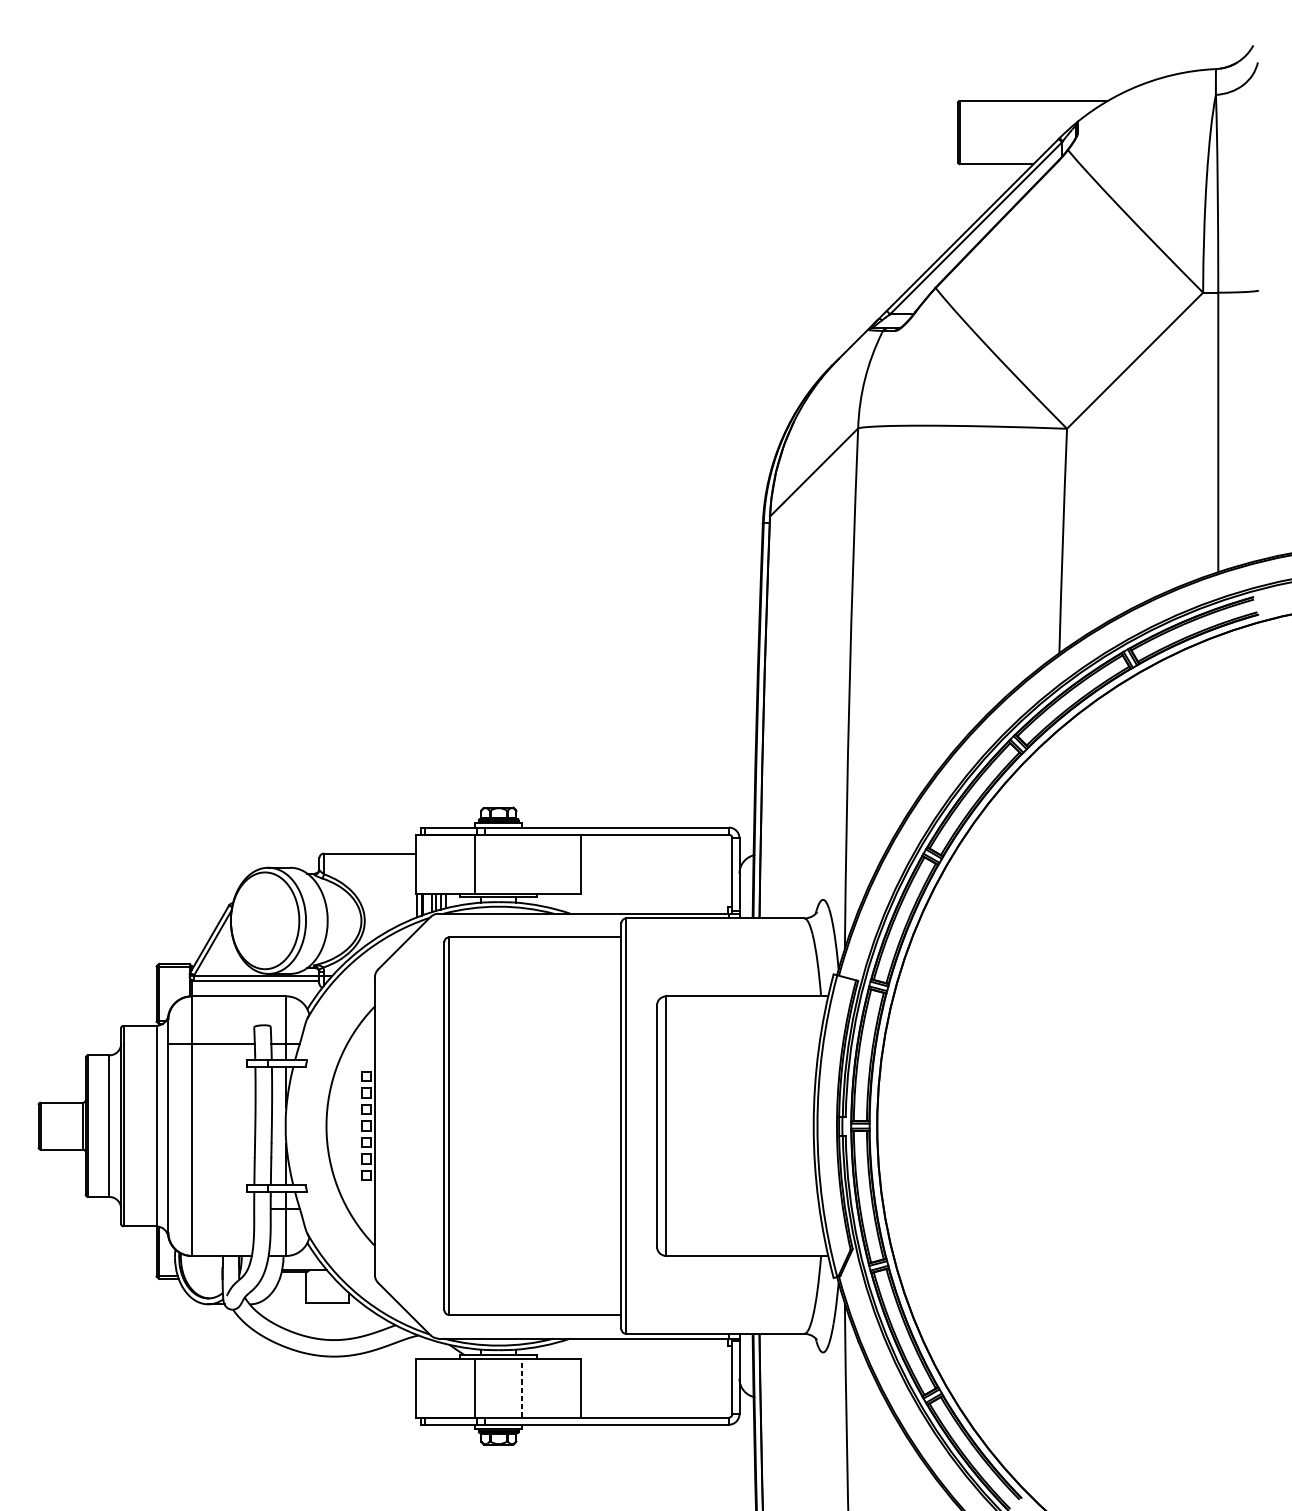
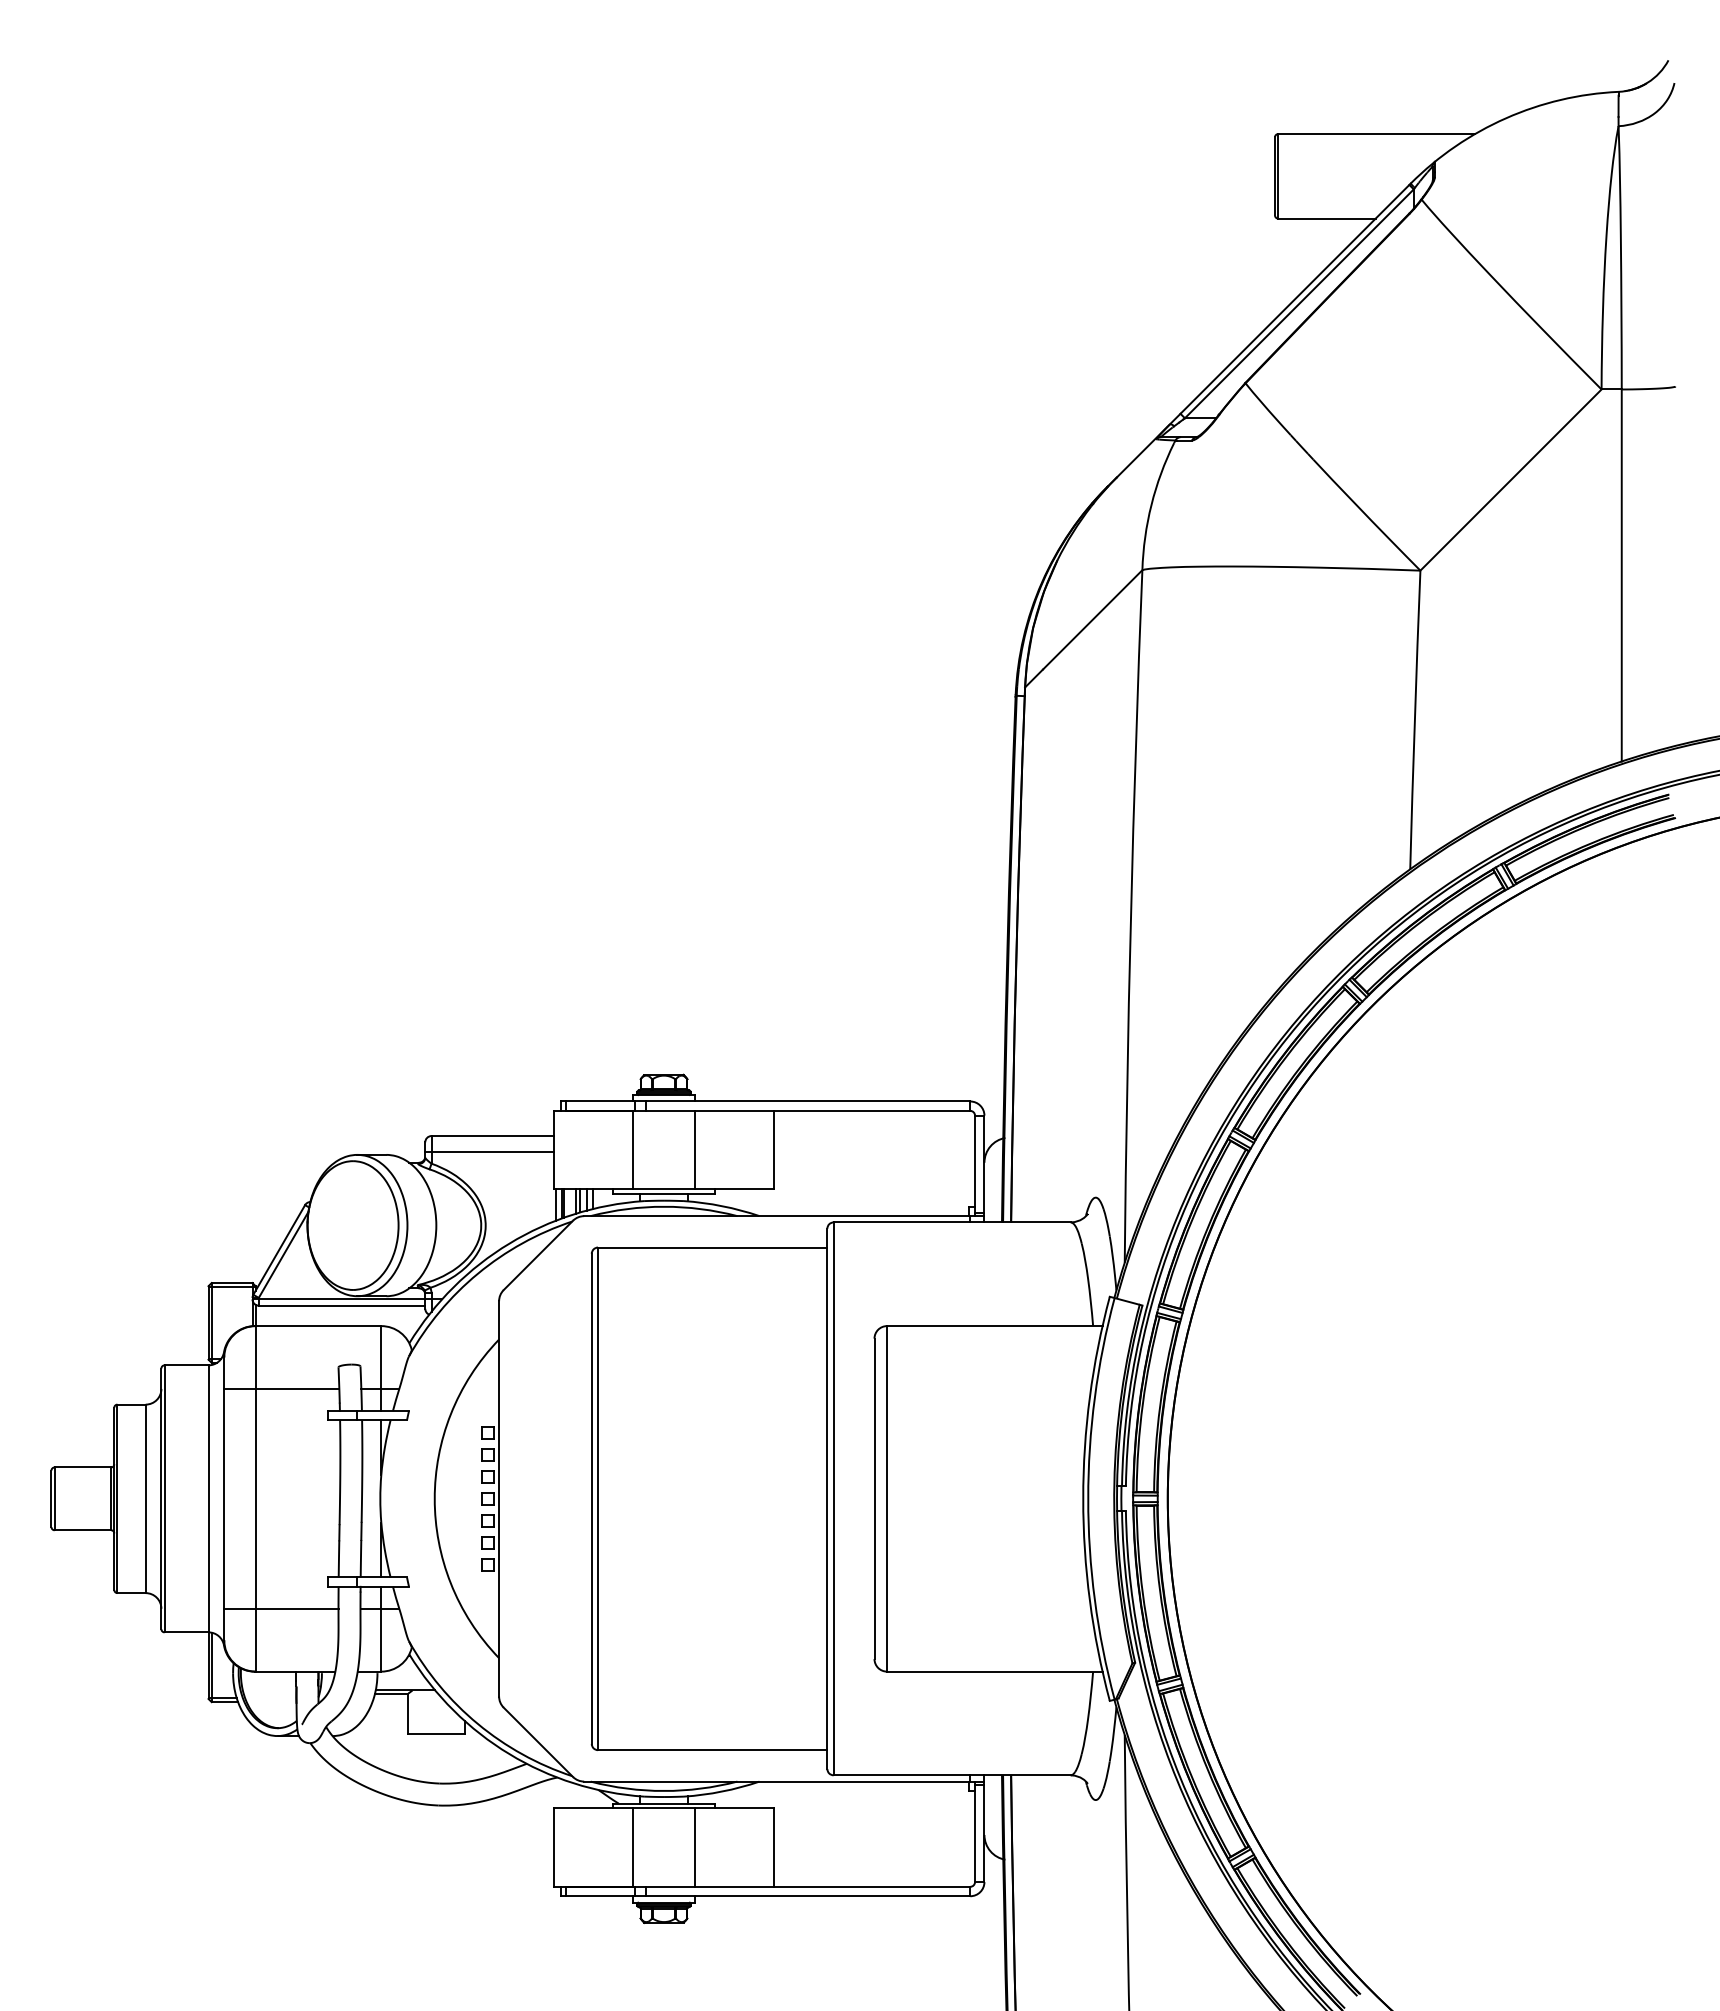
line: (522, 863) -> (695, 1149), added
line: (367, 865) -> (489, 1151), added
line: (211, 1208) -> (281, 1608), added
line: (522, 1388) -> (695, 1847), dashed -> solid

